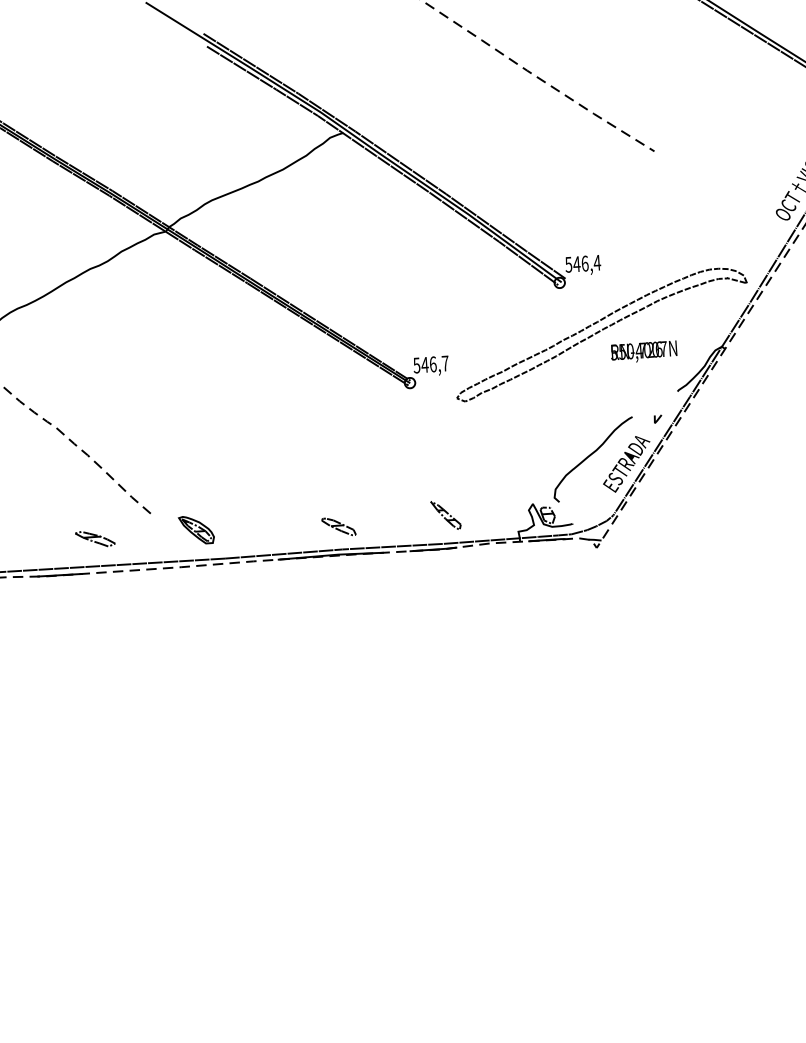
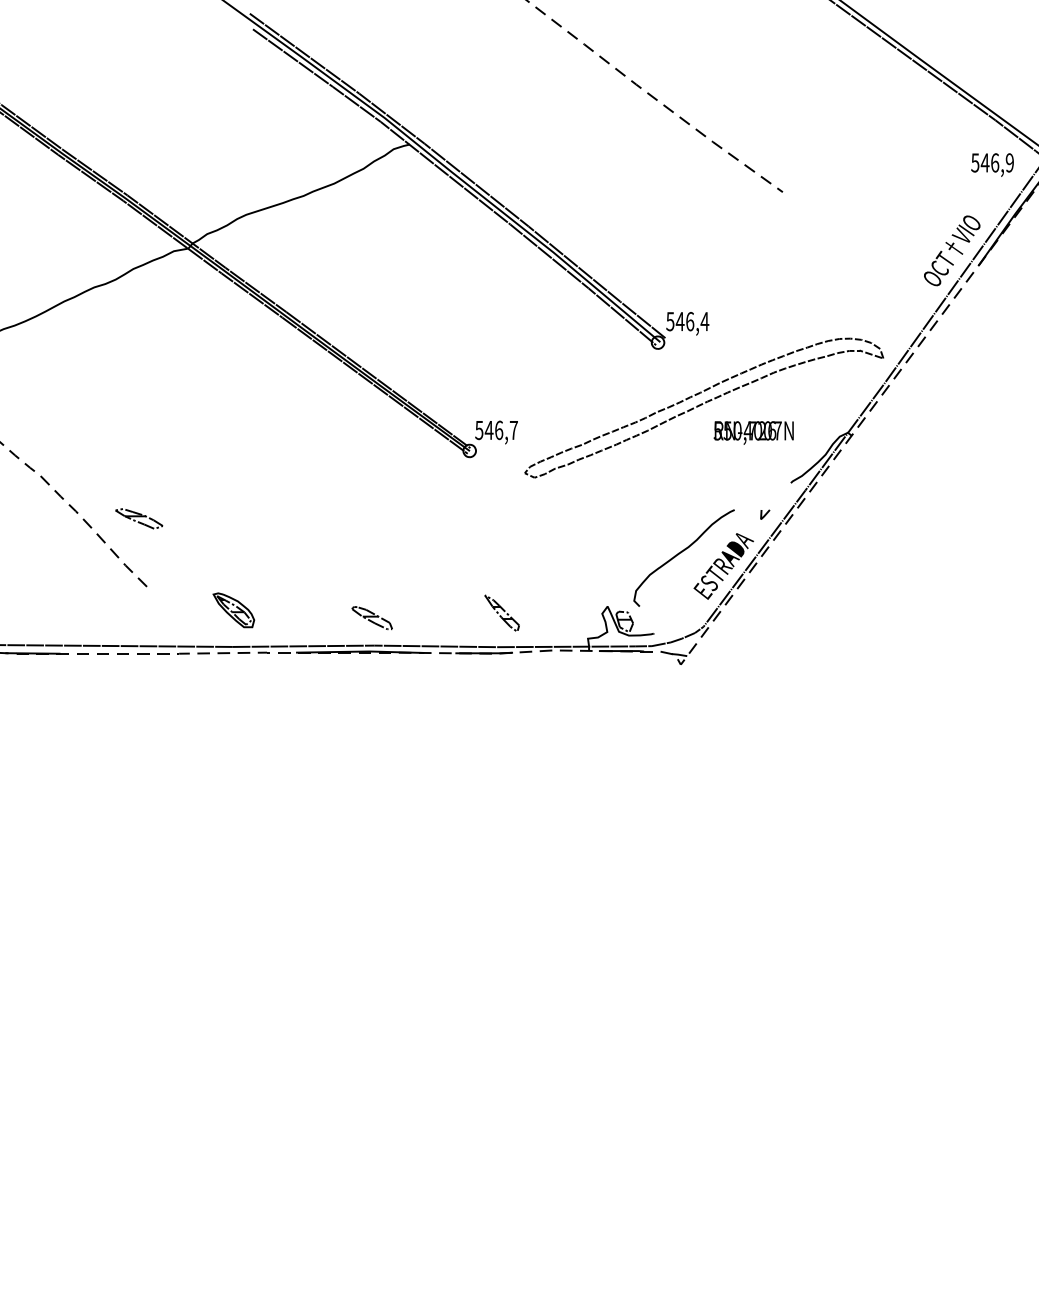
part: (196, 530) -> (233, 610), moved
part: (95, 538) -> (139, 518), moved

